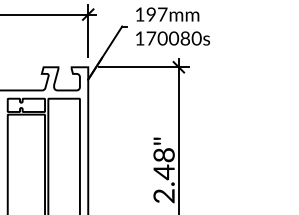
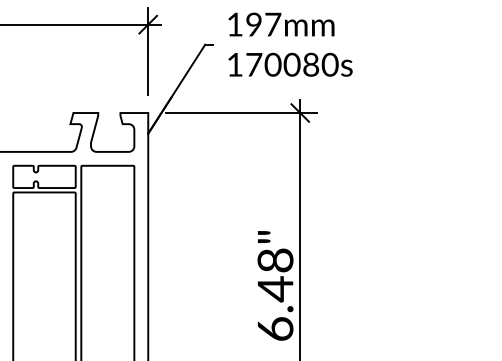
text: (163, 196) -> (274, 329), 2.48" -> 6.48"

